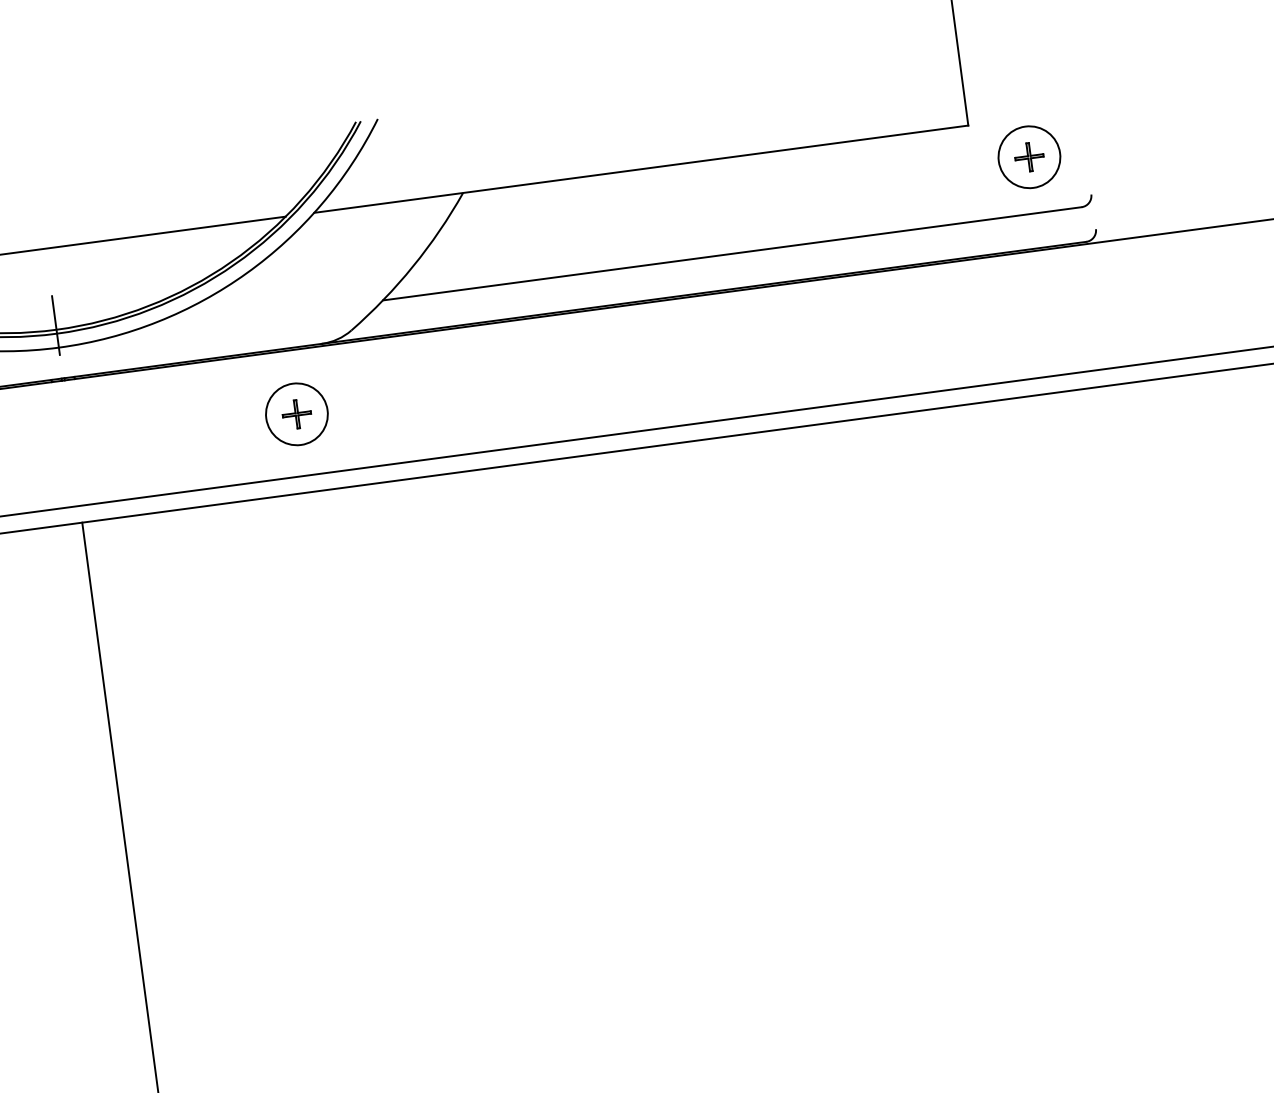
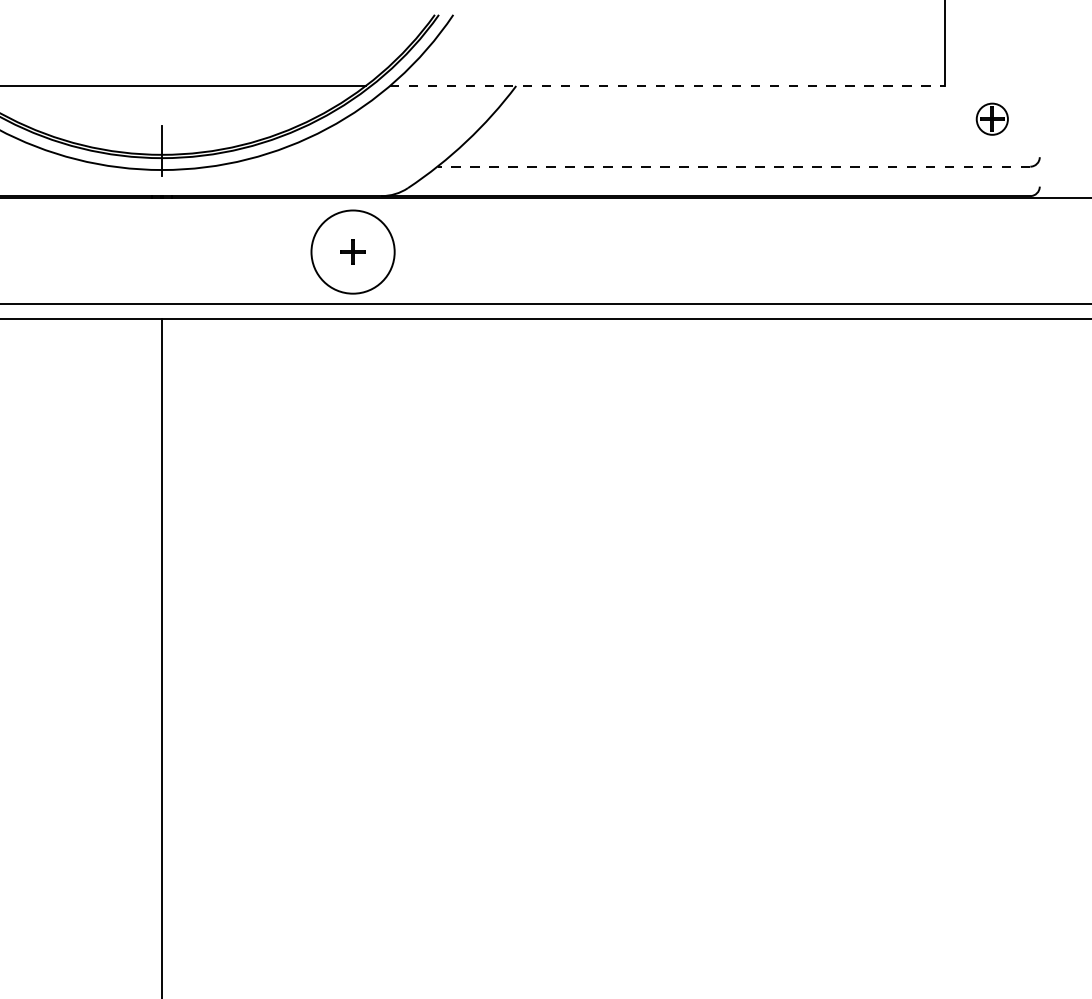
circle: (1029, 157) -> (992, 119), size x0.6
line: (641, 169) -> (667, 86), solid -> dashed
line: (731, 253) -> (733, 166), solid -> dashed
circle: (297, 414) -> (353, 252), size x1.6

